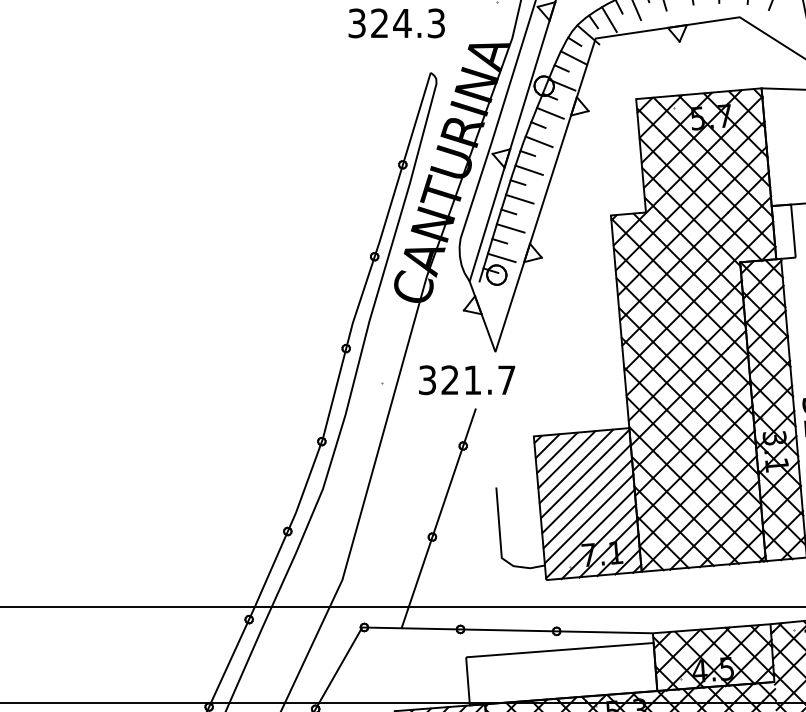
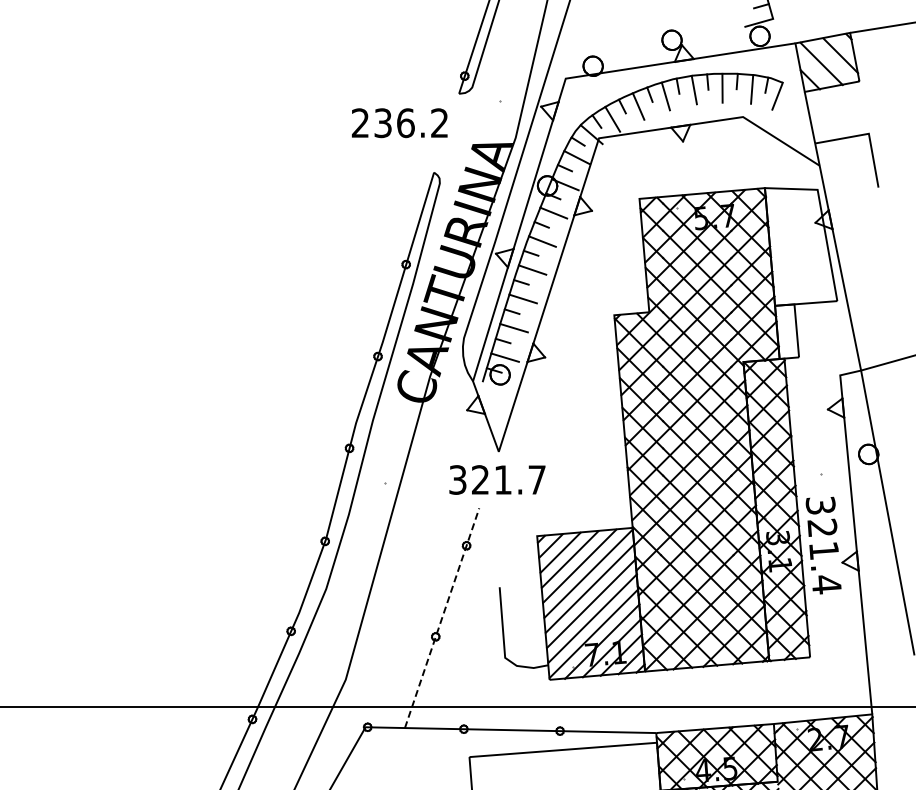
text: (396, 23) -> (399, 123), 324.3 -> 236.2
text: (467, 379) -> (497, 479), moved
line: (439, 518) -> (442, 618), solid -> dashed

